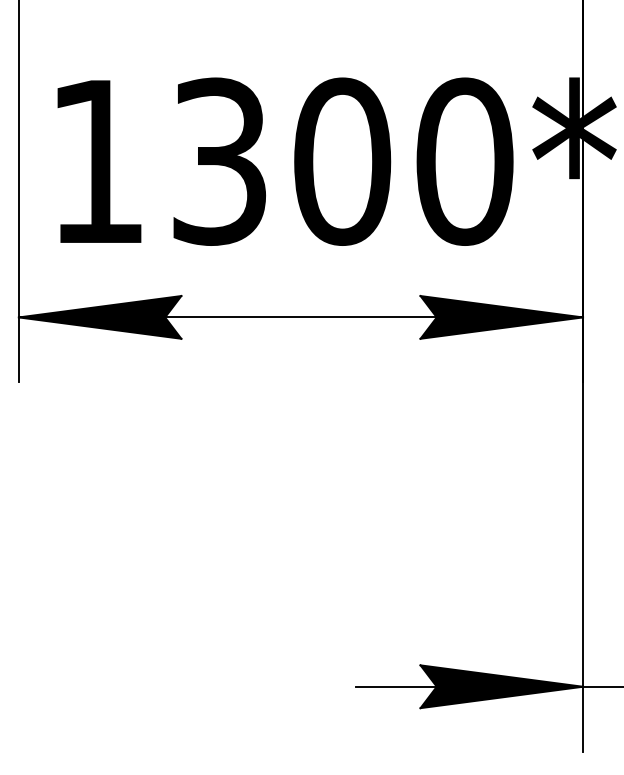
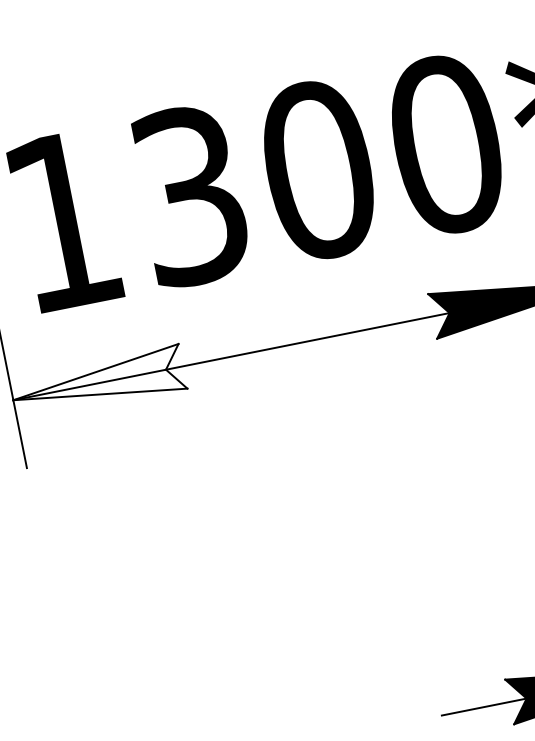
fill: (99, 317) -> (97, 383), removed

